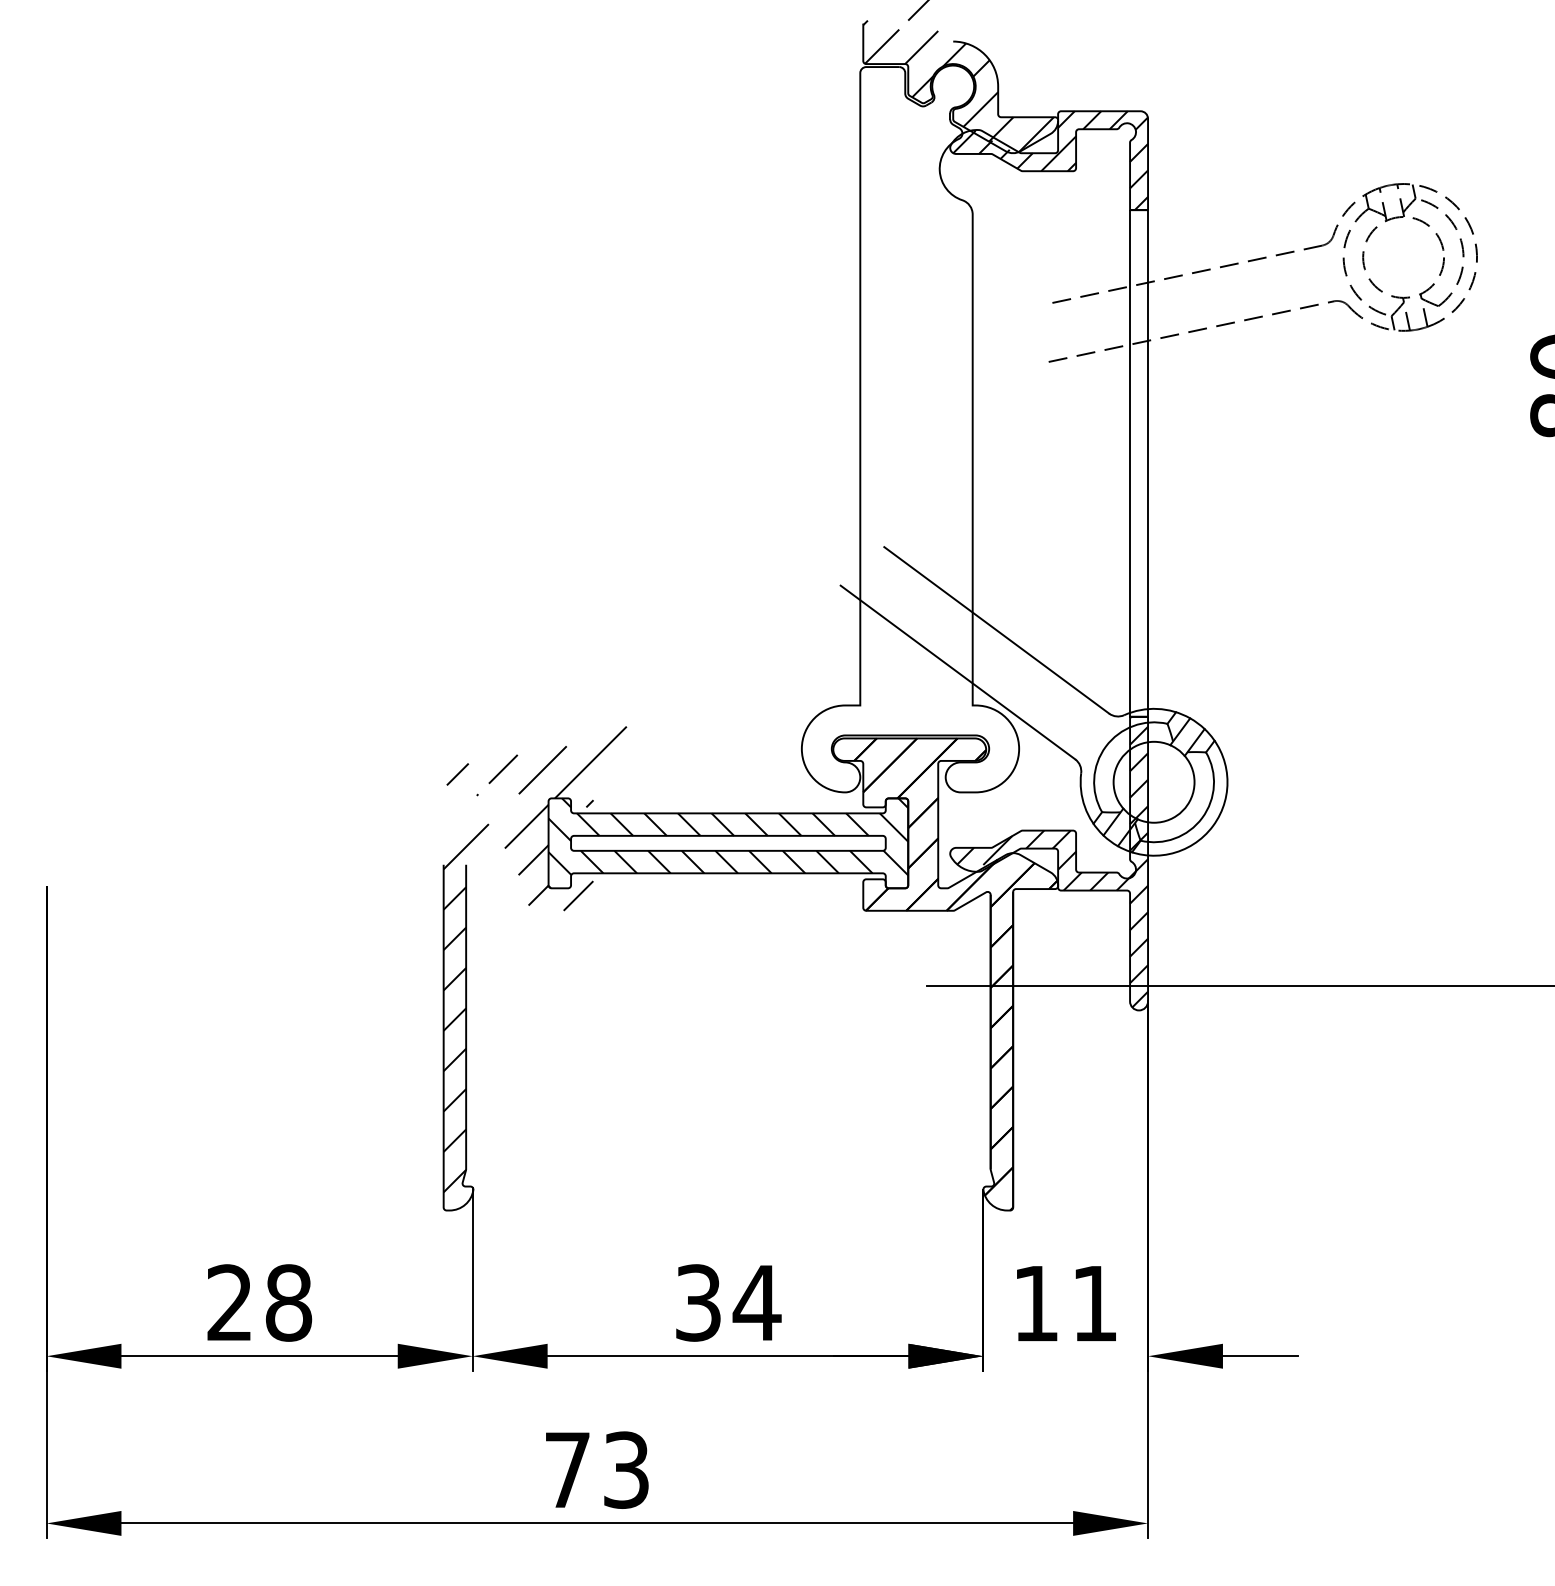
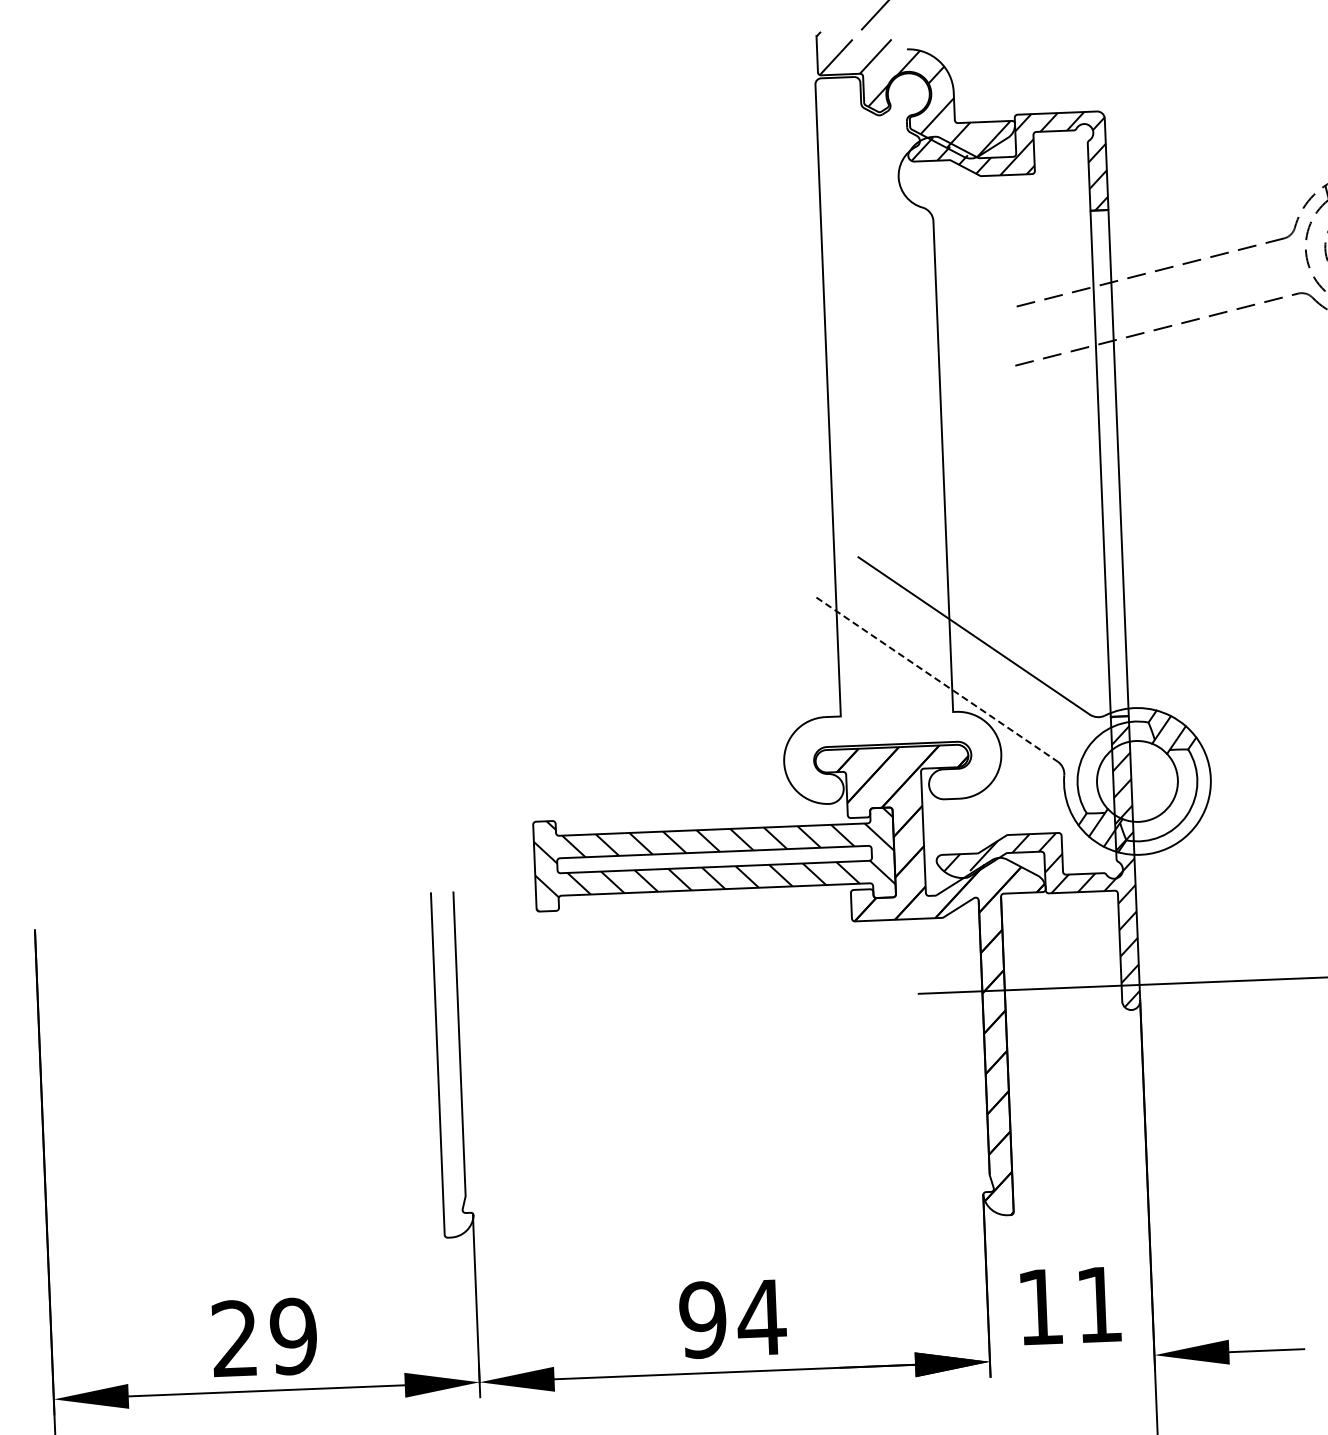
line: (957, 672) -> (936, 679), solid -> dashed
hatch: (534, 959) -> (525, 983), removed
text: (288, 1302) -> (293, 1335), 28 -> 29
text: (698, 1302) -> (703, 1319), 34 -> 94

